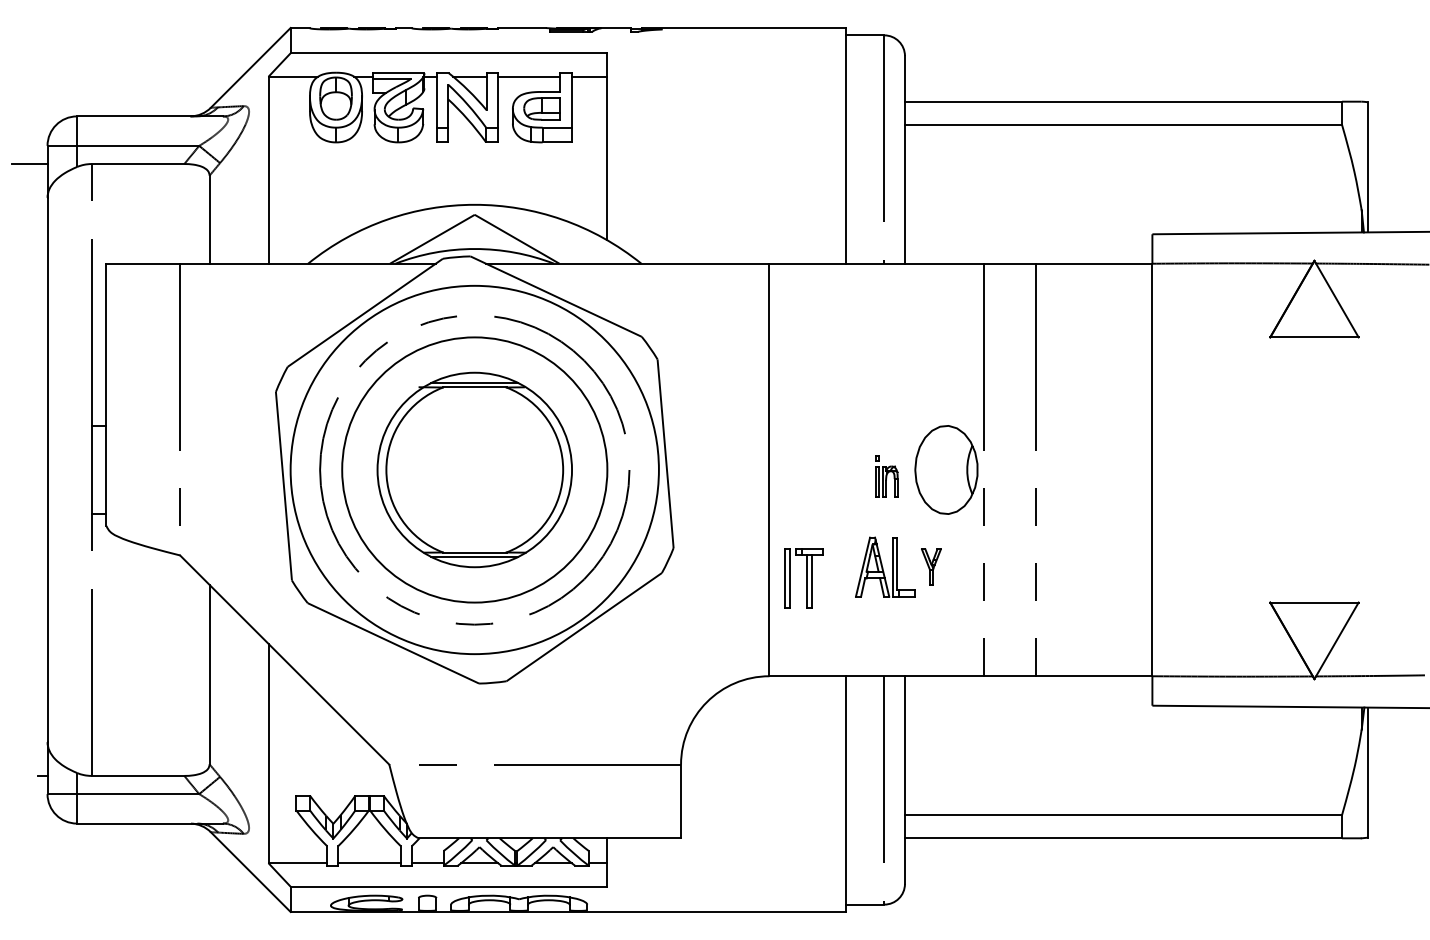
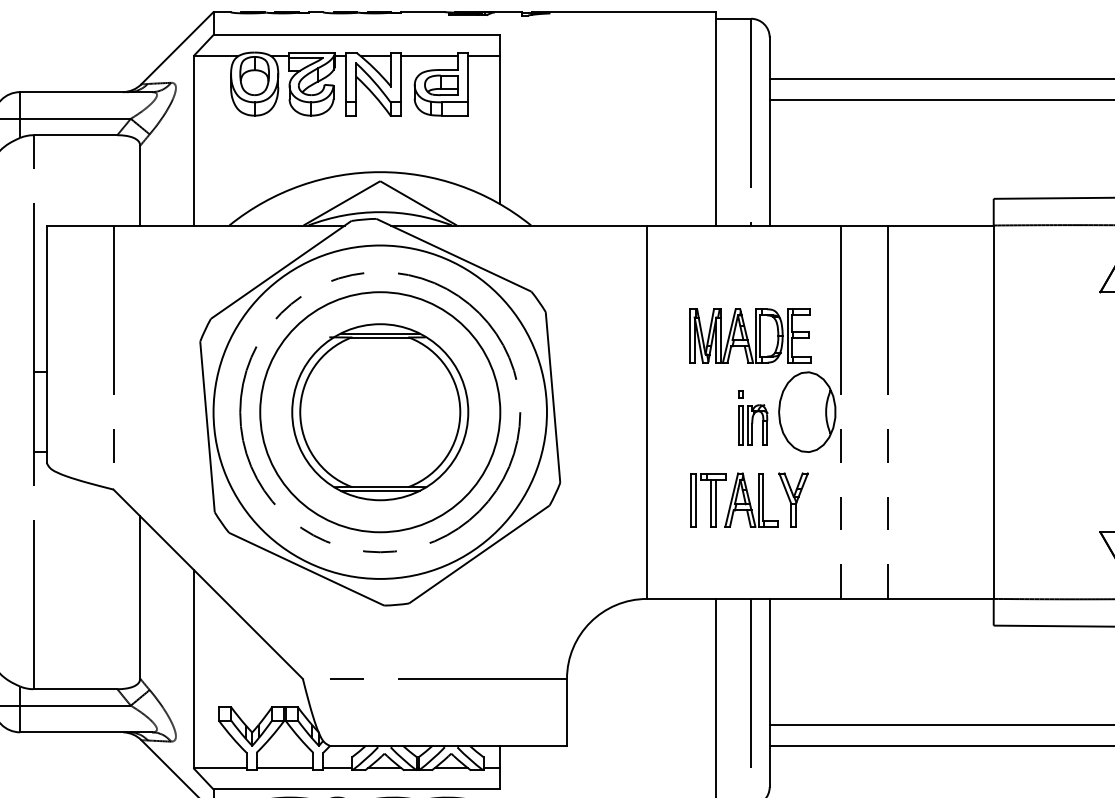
part: (883, 385) -> (750, 335), added
part: (886, 476) -> (752, 418), size x1.43
part: (931, 566) -> (793, 499), size x1.67
part: (803, 578) -> (707, 500), moved

